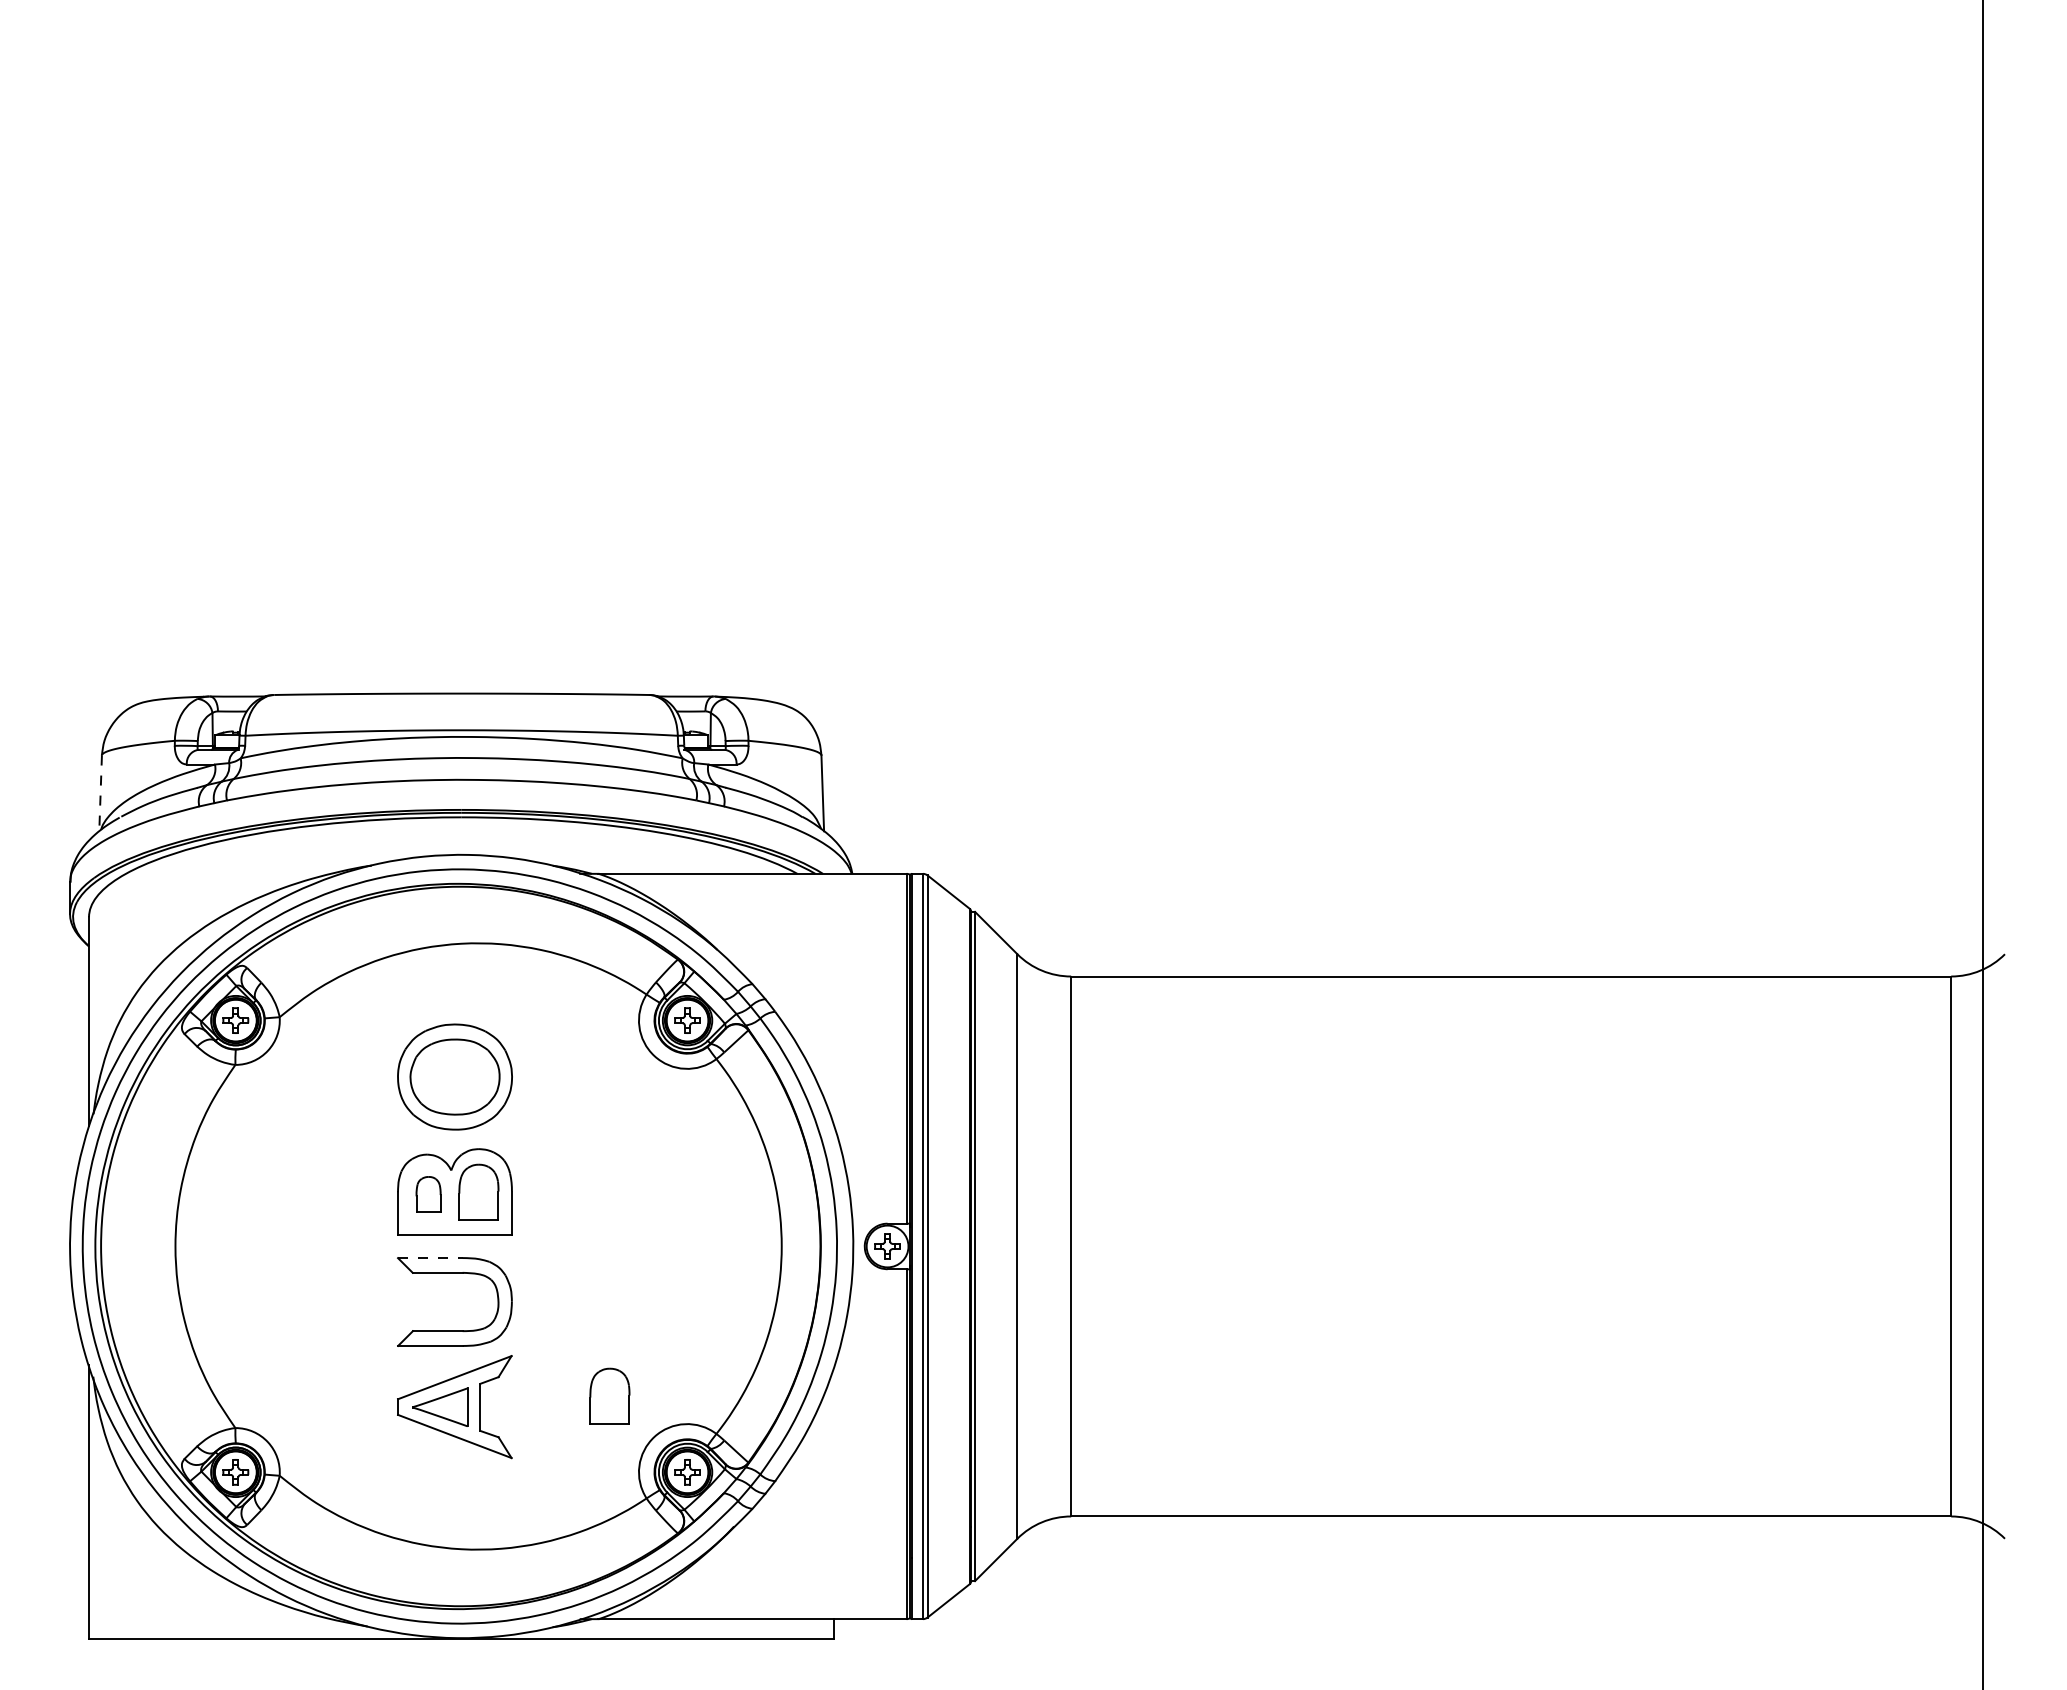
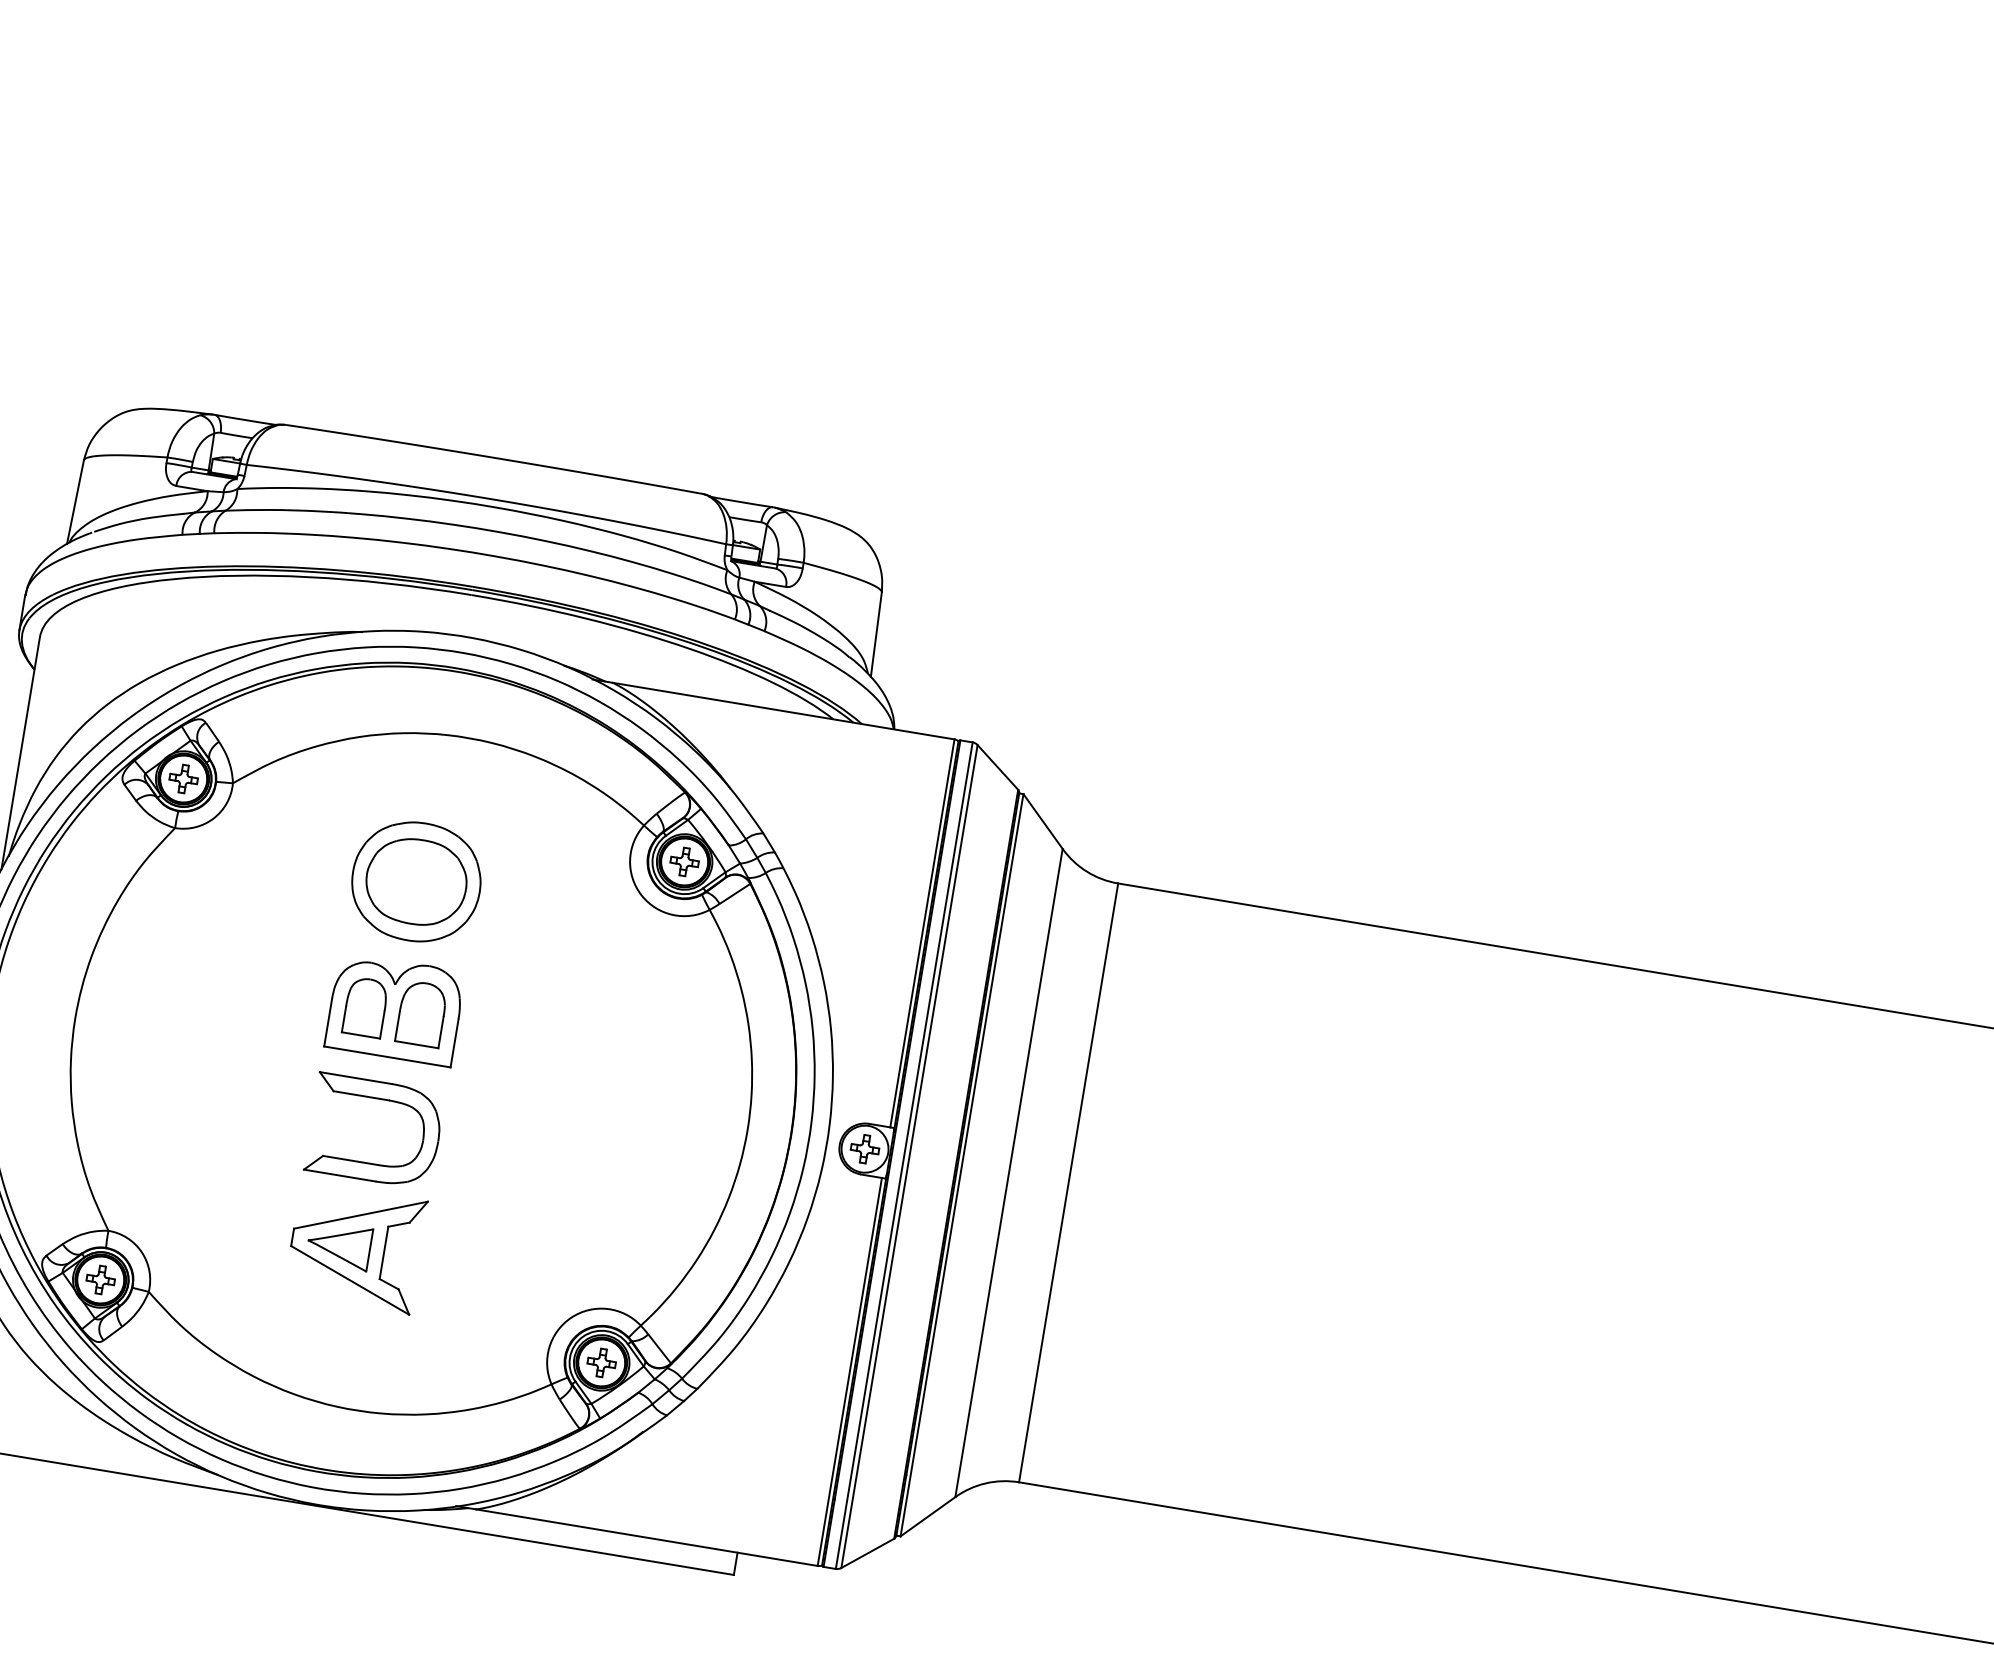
line: (100, 793) -> (75, 502), dashed -> solid
part: (428, 1194) -> (365, 1007), size x1.43
line: (430, 1258) -> (355, 1078), dashed -> solid
part: (609, 1395) -> (529, 1263), removed

